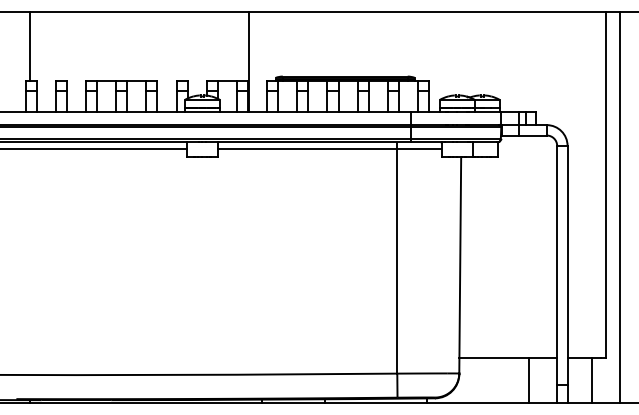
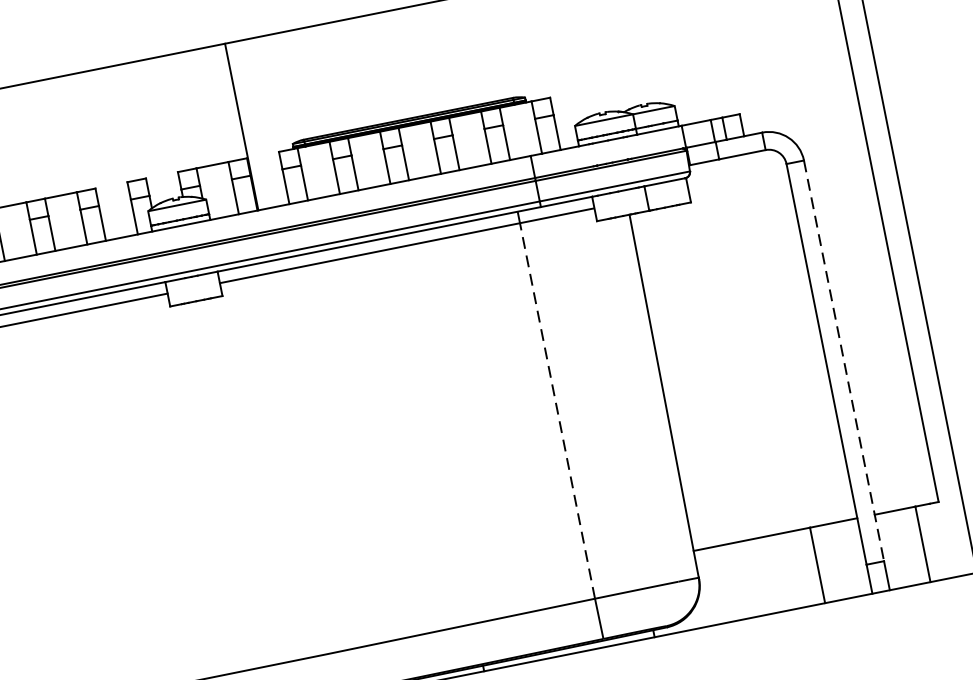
line: (397, 260) -> (557, 409), solid -> dashed
line: (567, 265) -> (843, 360), solid -> dashed

